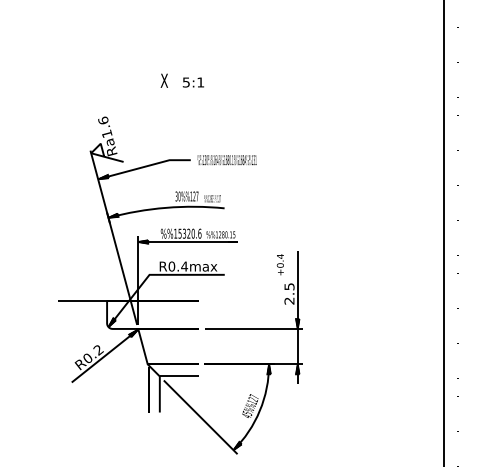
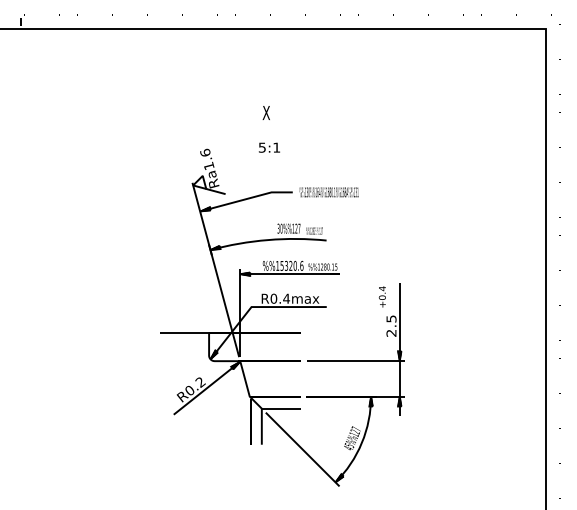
text: (192, 82) -> (268, 147), moved

